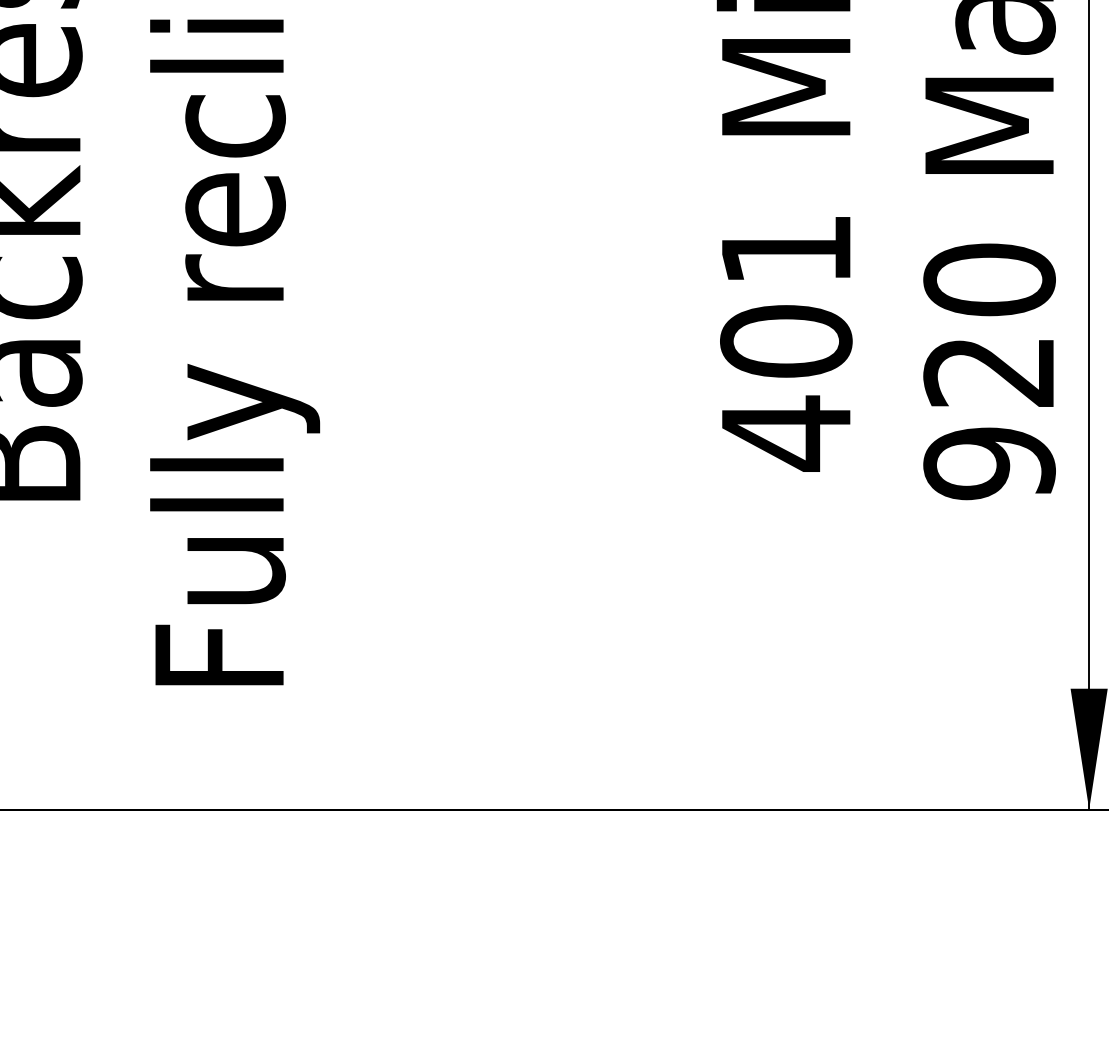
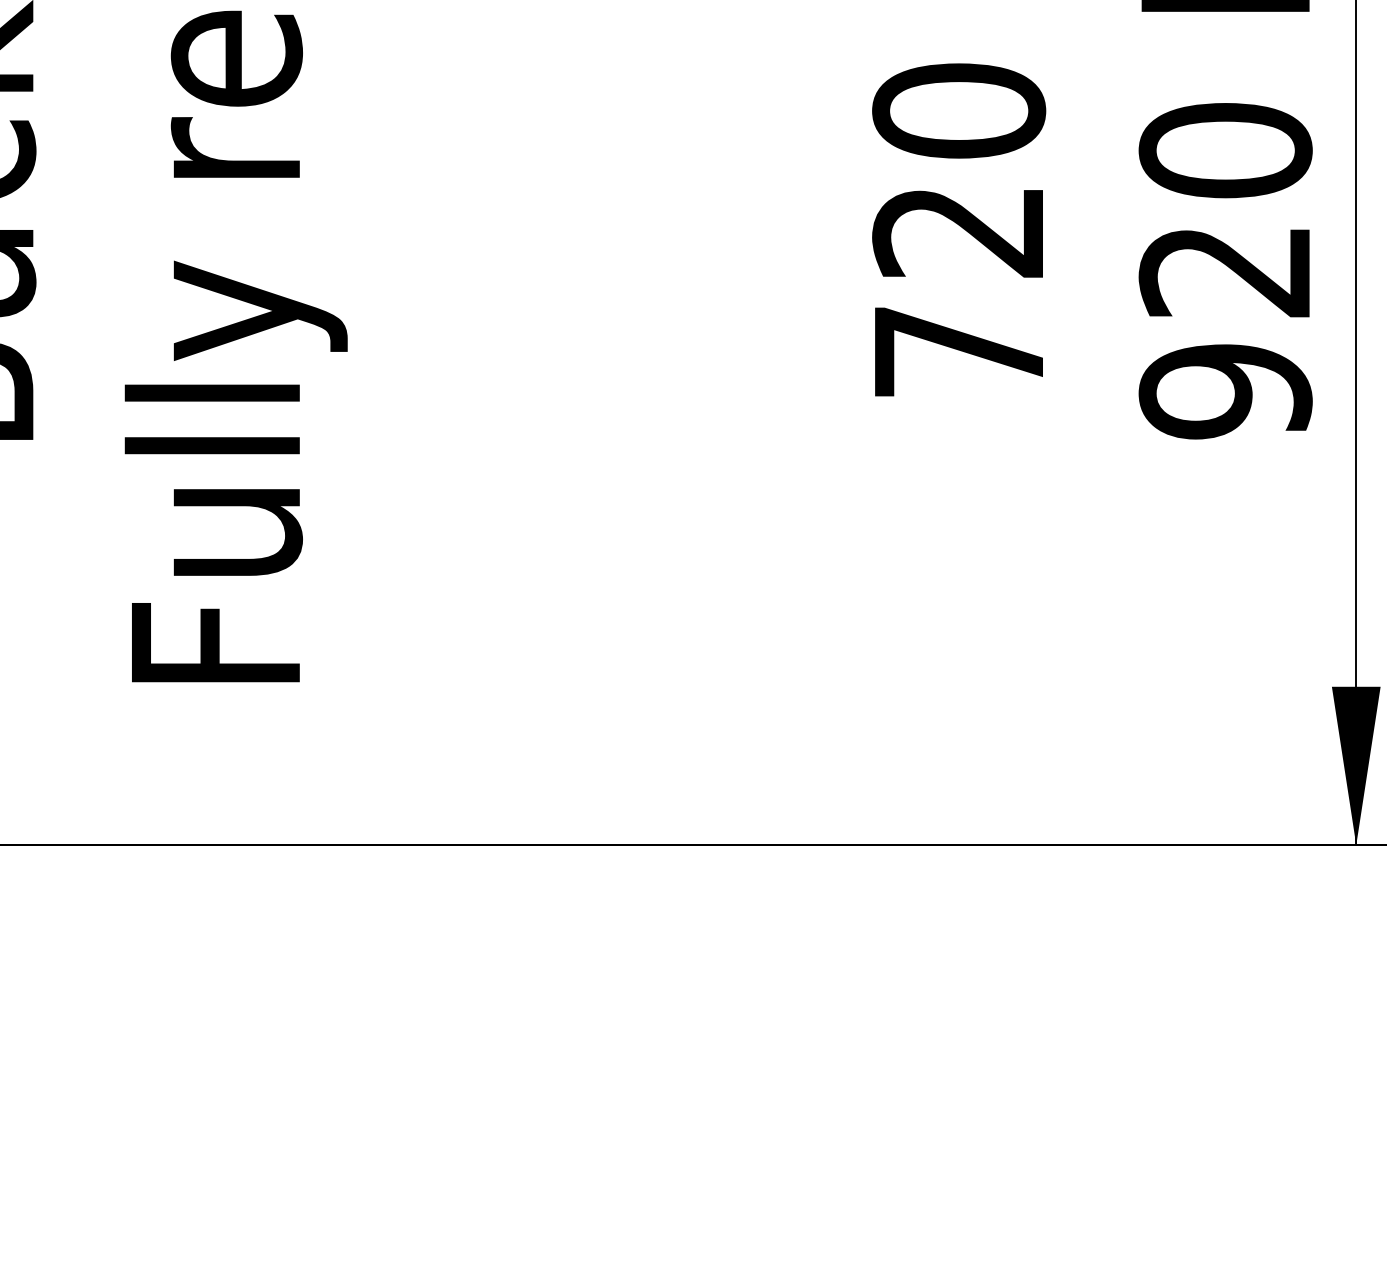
text: (786, 342) -> (959, 232), 401 -> 720

